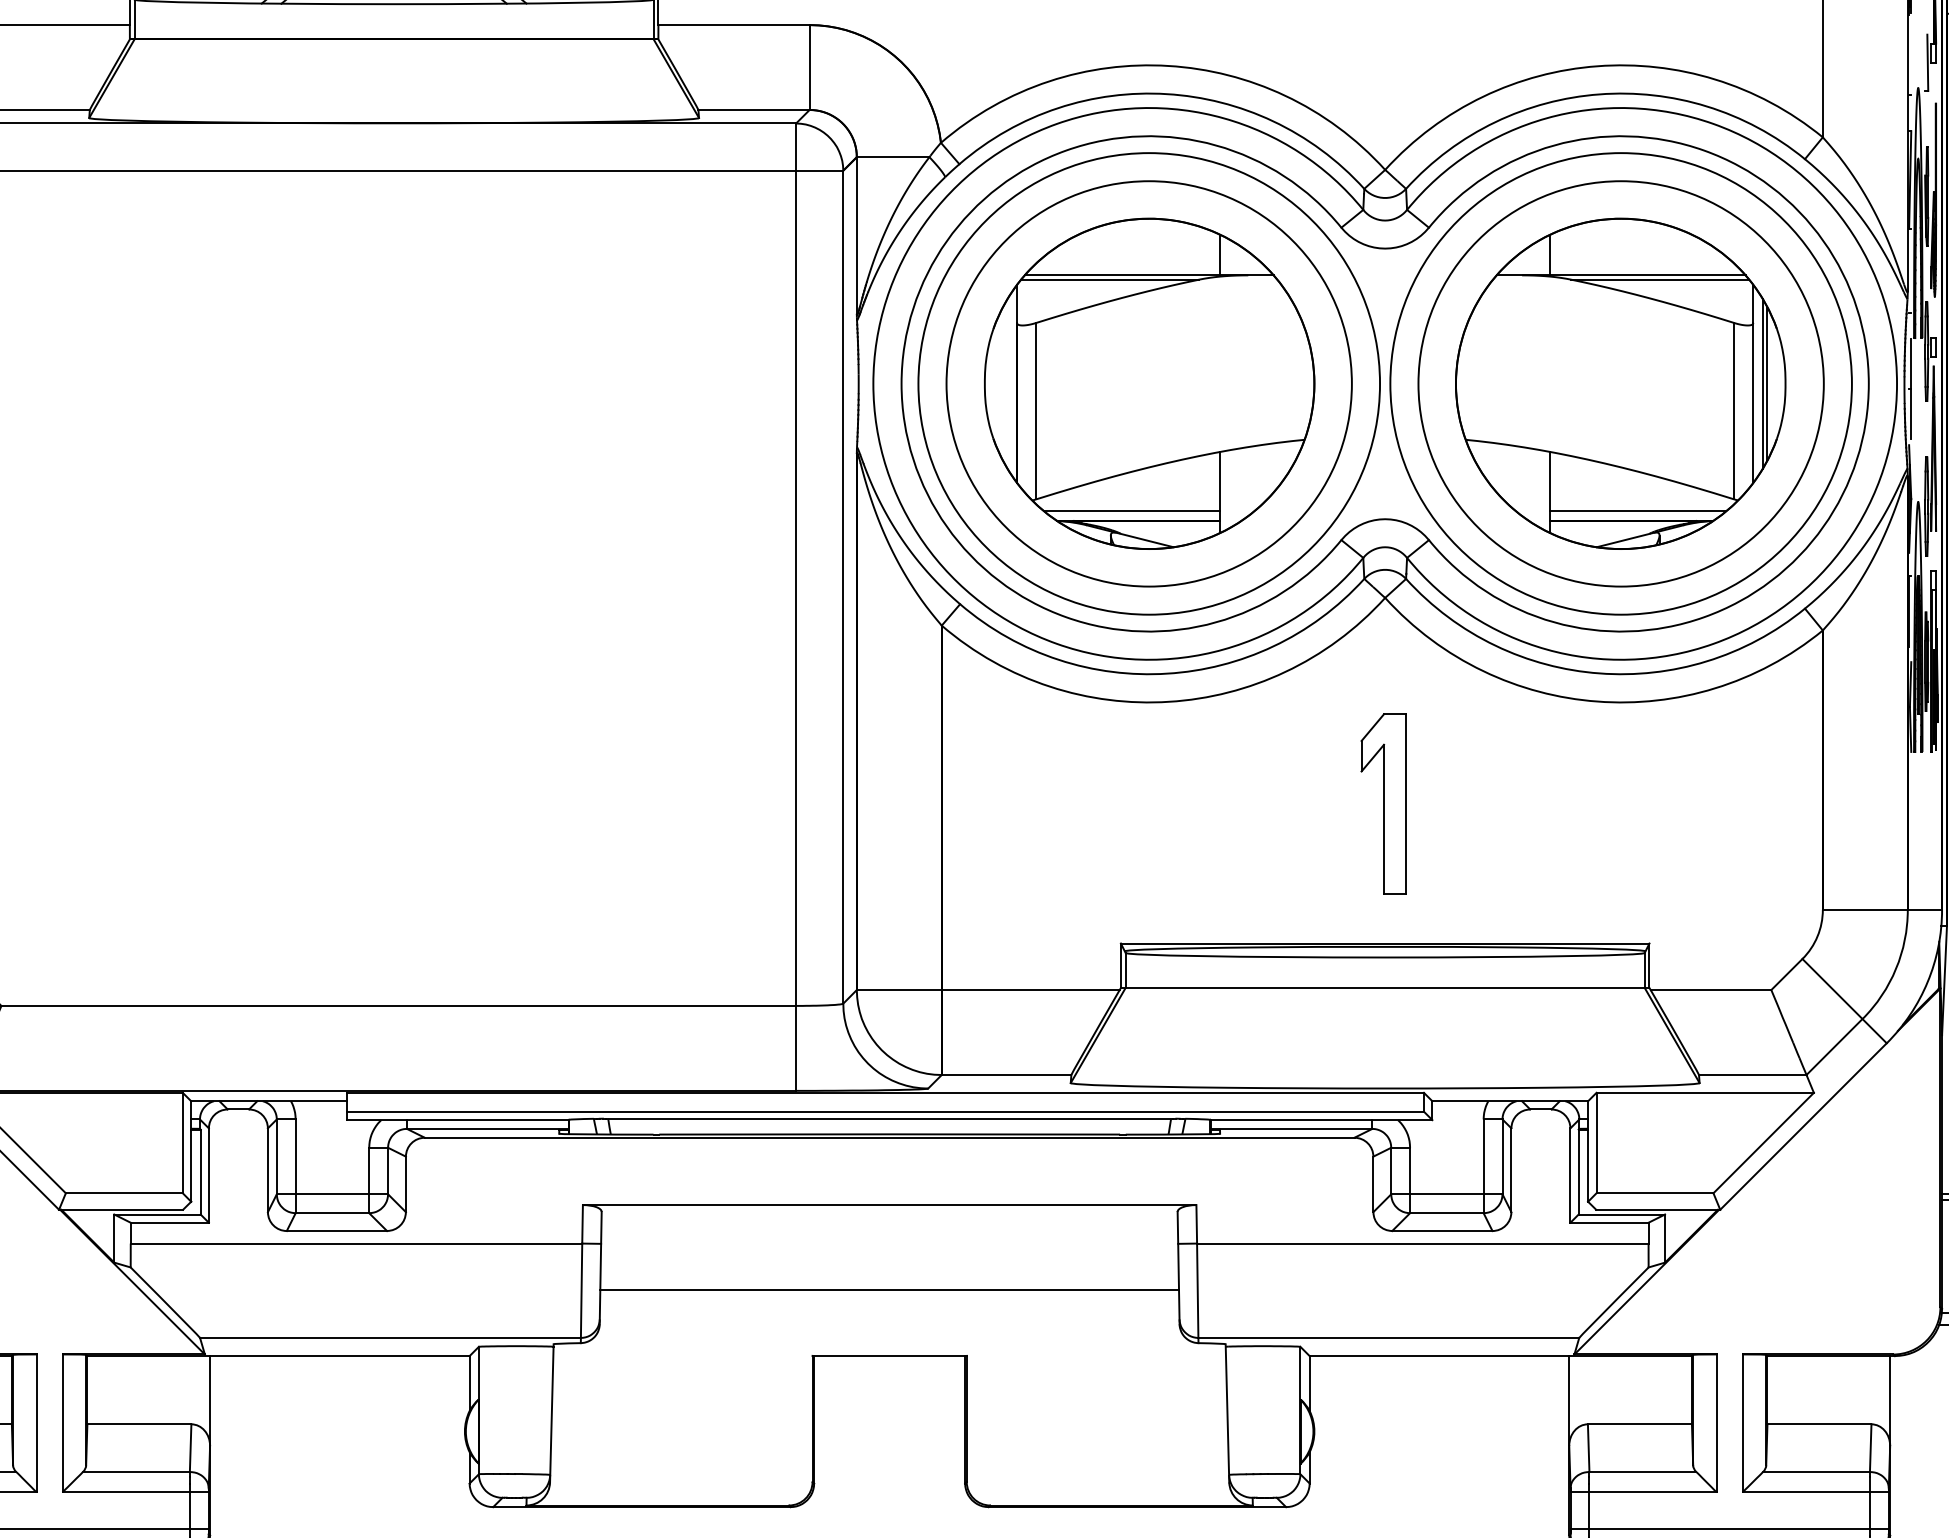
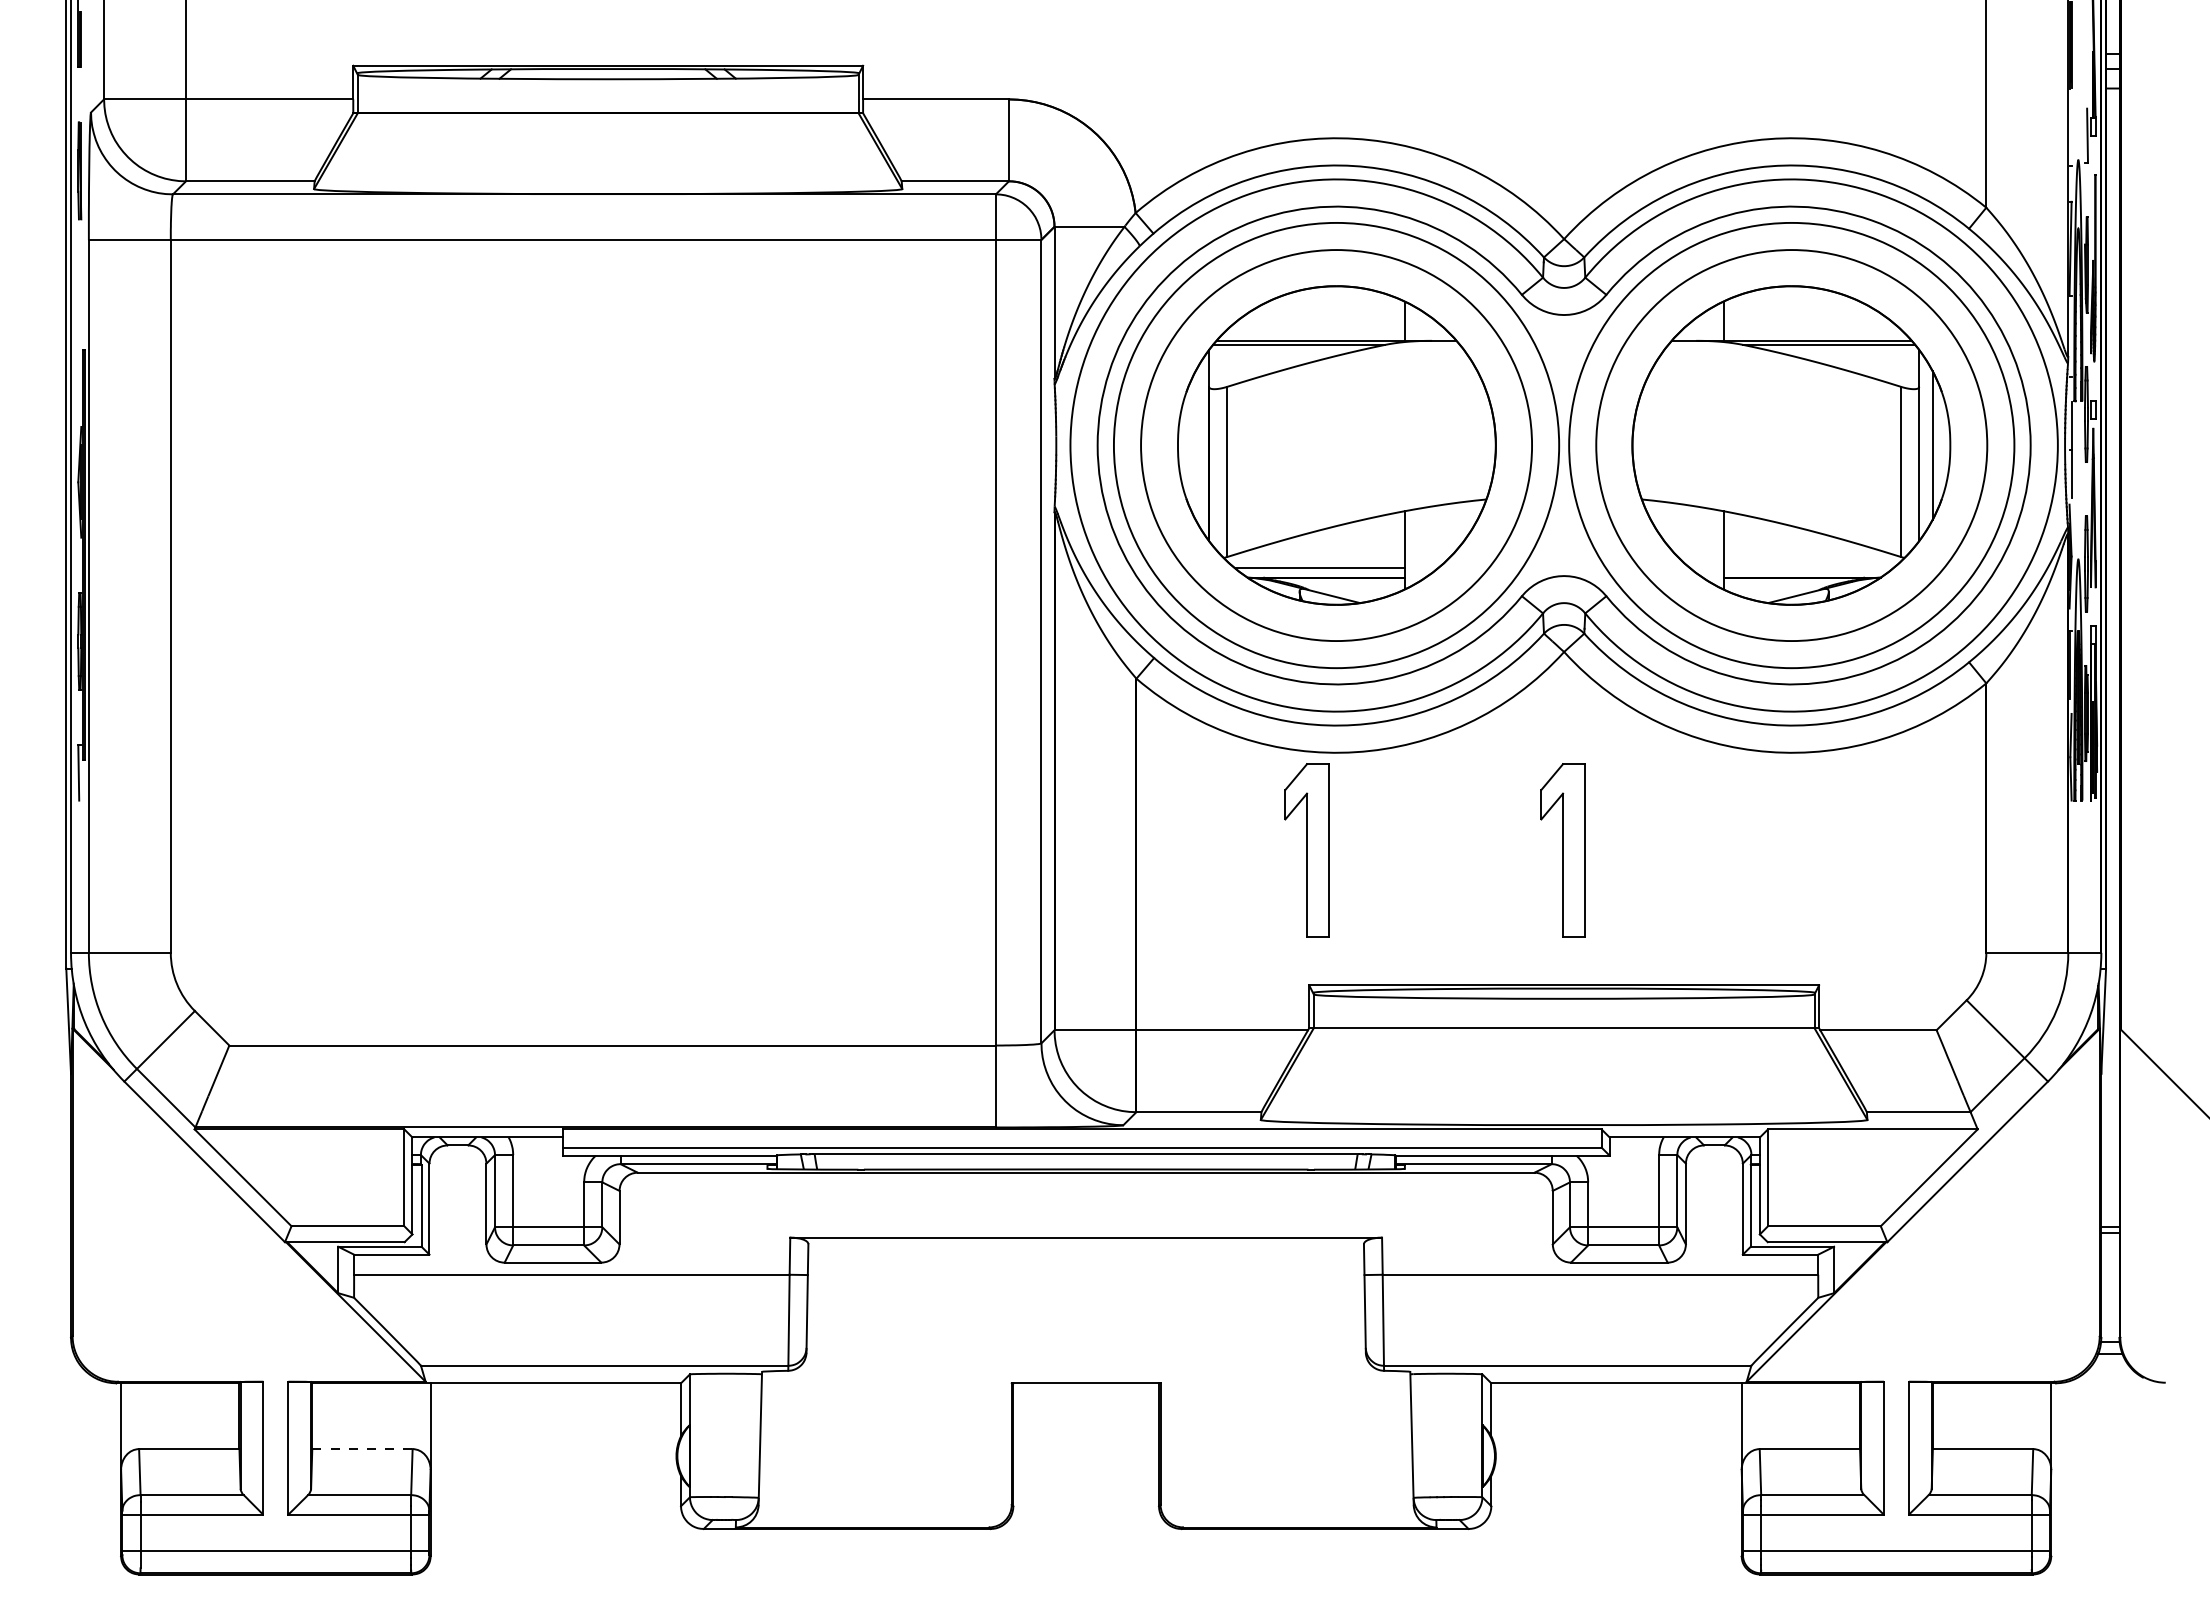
line: (1762, 383) -> (1928, 445), removed
line: (1638, 511) -> (1808, 568), removed
part: (1118, 803) -> (1306, 850), added
line: (889, 1289) -> (1086, 1319), removed
line: (139, 1424) -> (362, 1449), solid -> dashed

